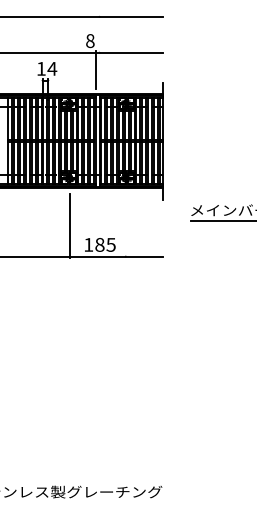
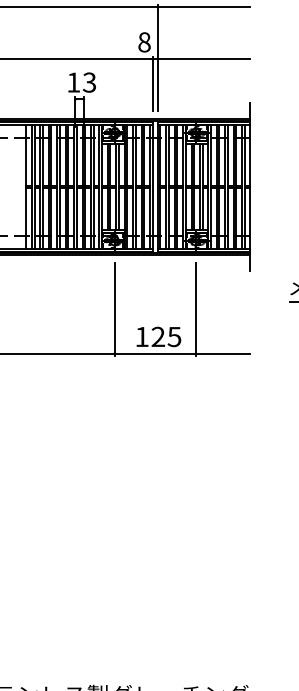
line: (99, 51) -> (157, 57), added
text: (52, 68) -> (89, 82), 14 -> 13
line: (125, 225) -> (195, 308), added
text: (99, 244) -> (157, 336), 185 -> 125

